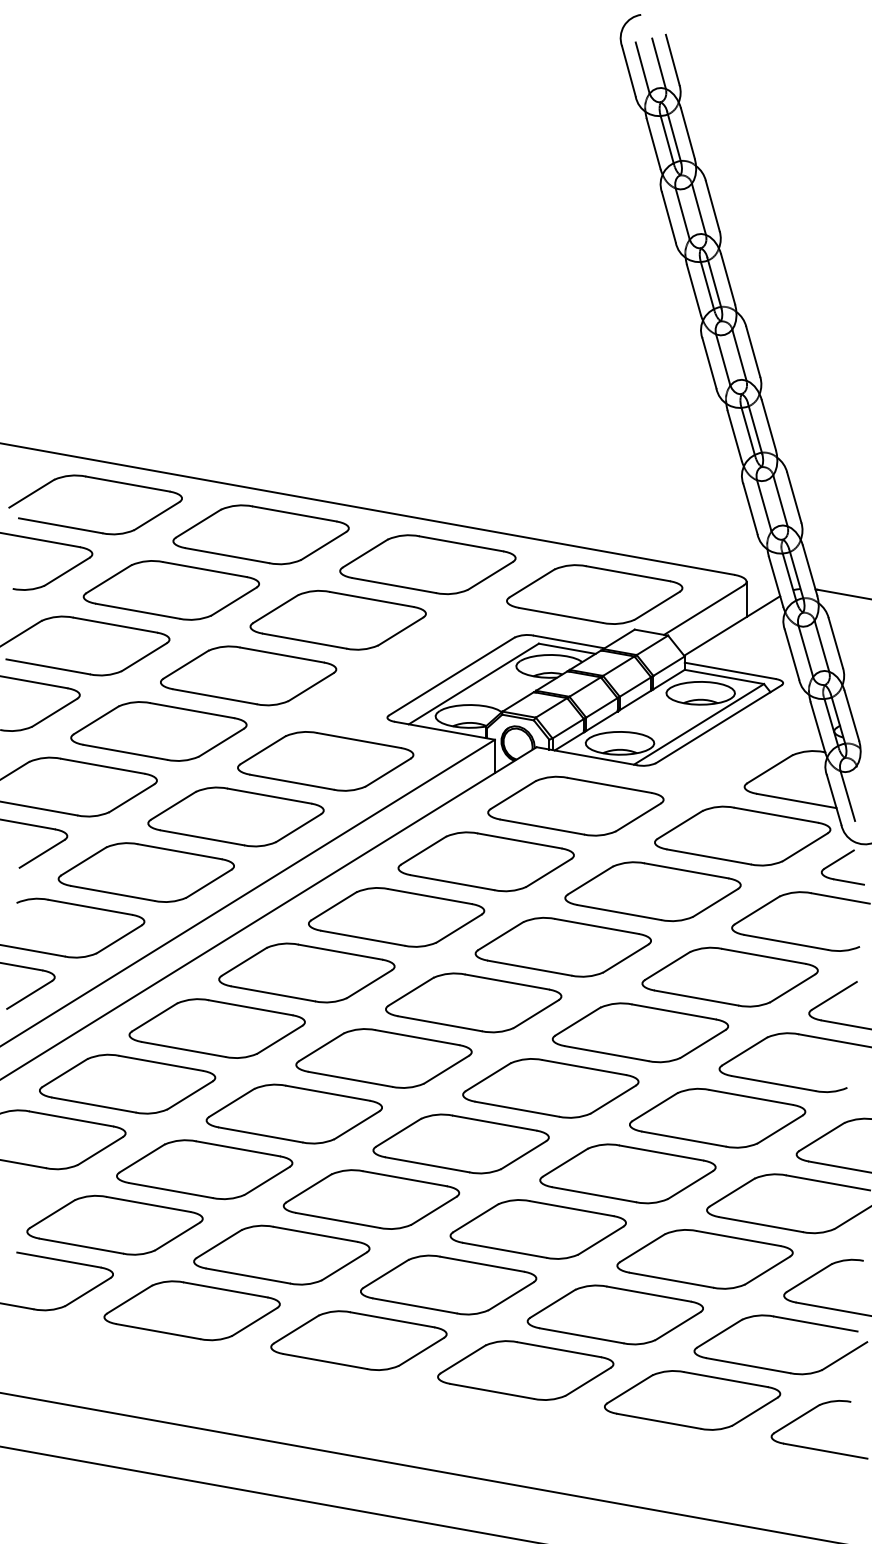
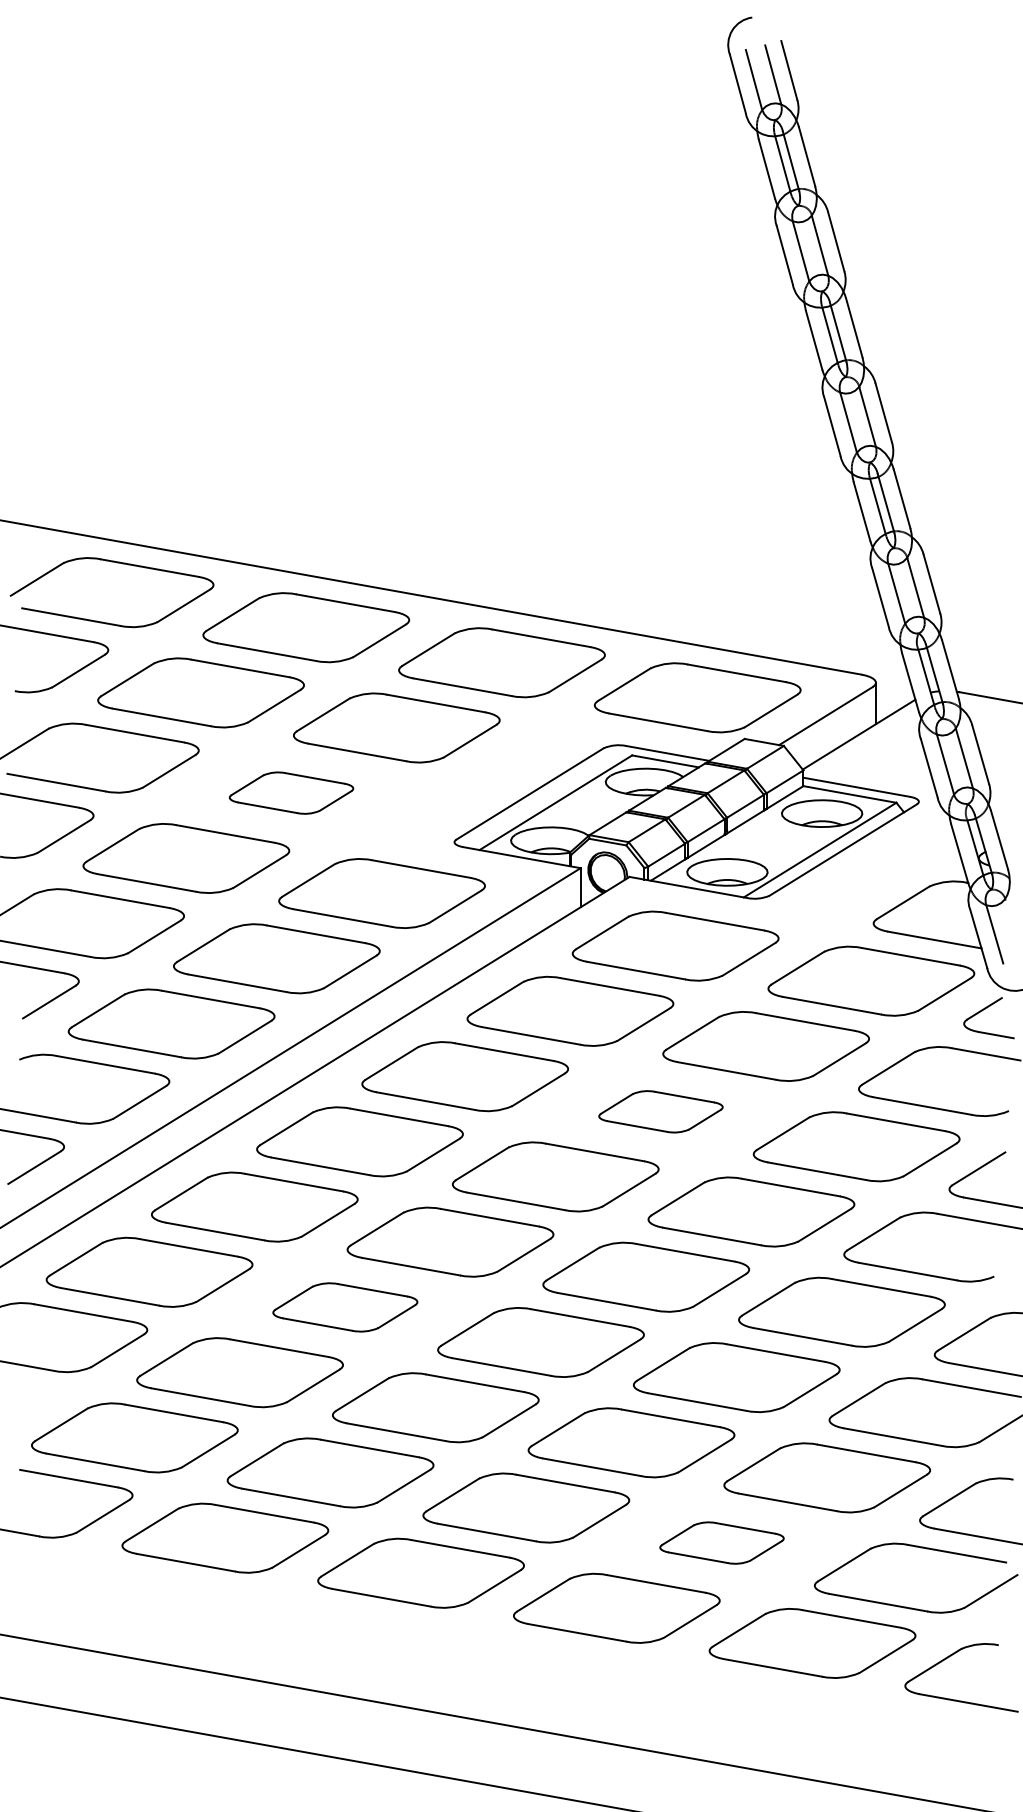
part: (248, 675) -> (291, 792), size x0.6
part: (562, 947) -> (660, 1111), size x0.6
part: (294, 1114) -> (345, 1307), size x0.7
part: (614, 1314) -> (721, 1542), size x0.6

